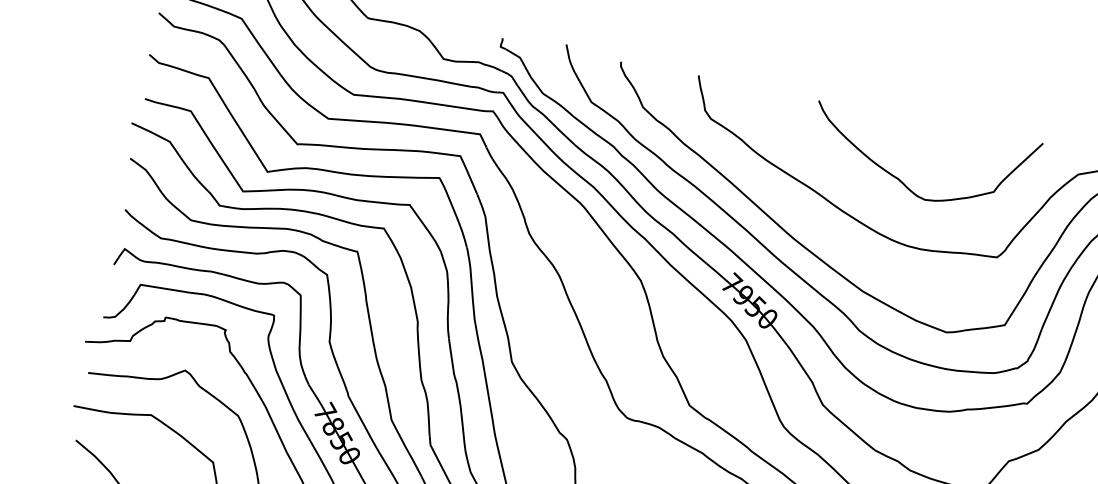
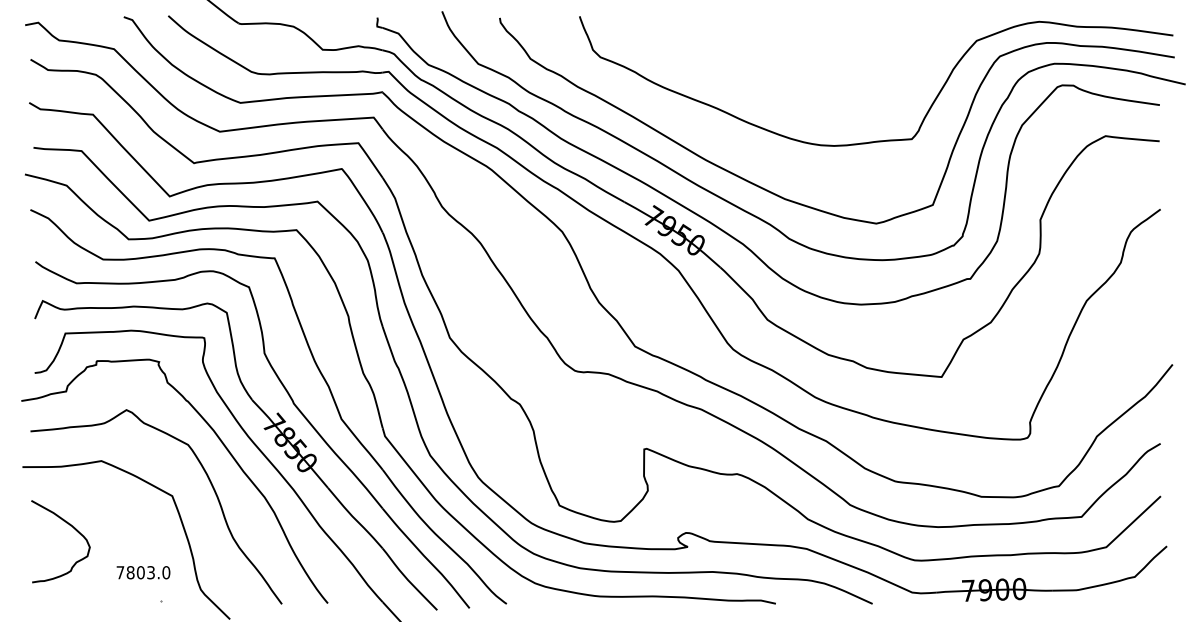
curve: (902, 180) -> (802, 81), removed

